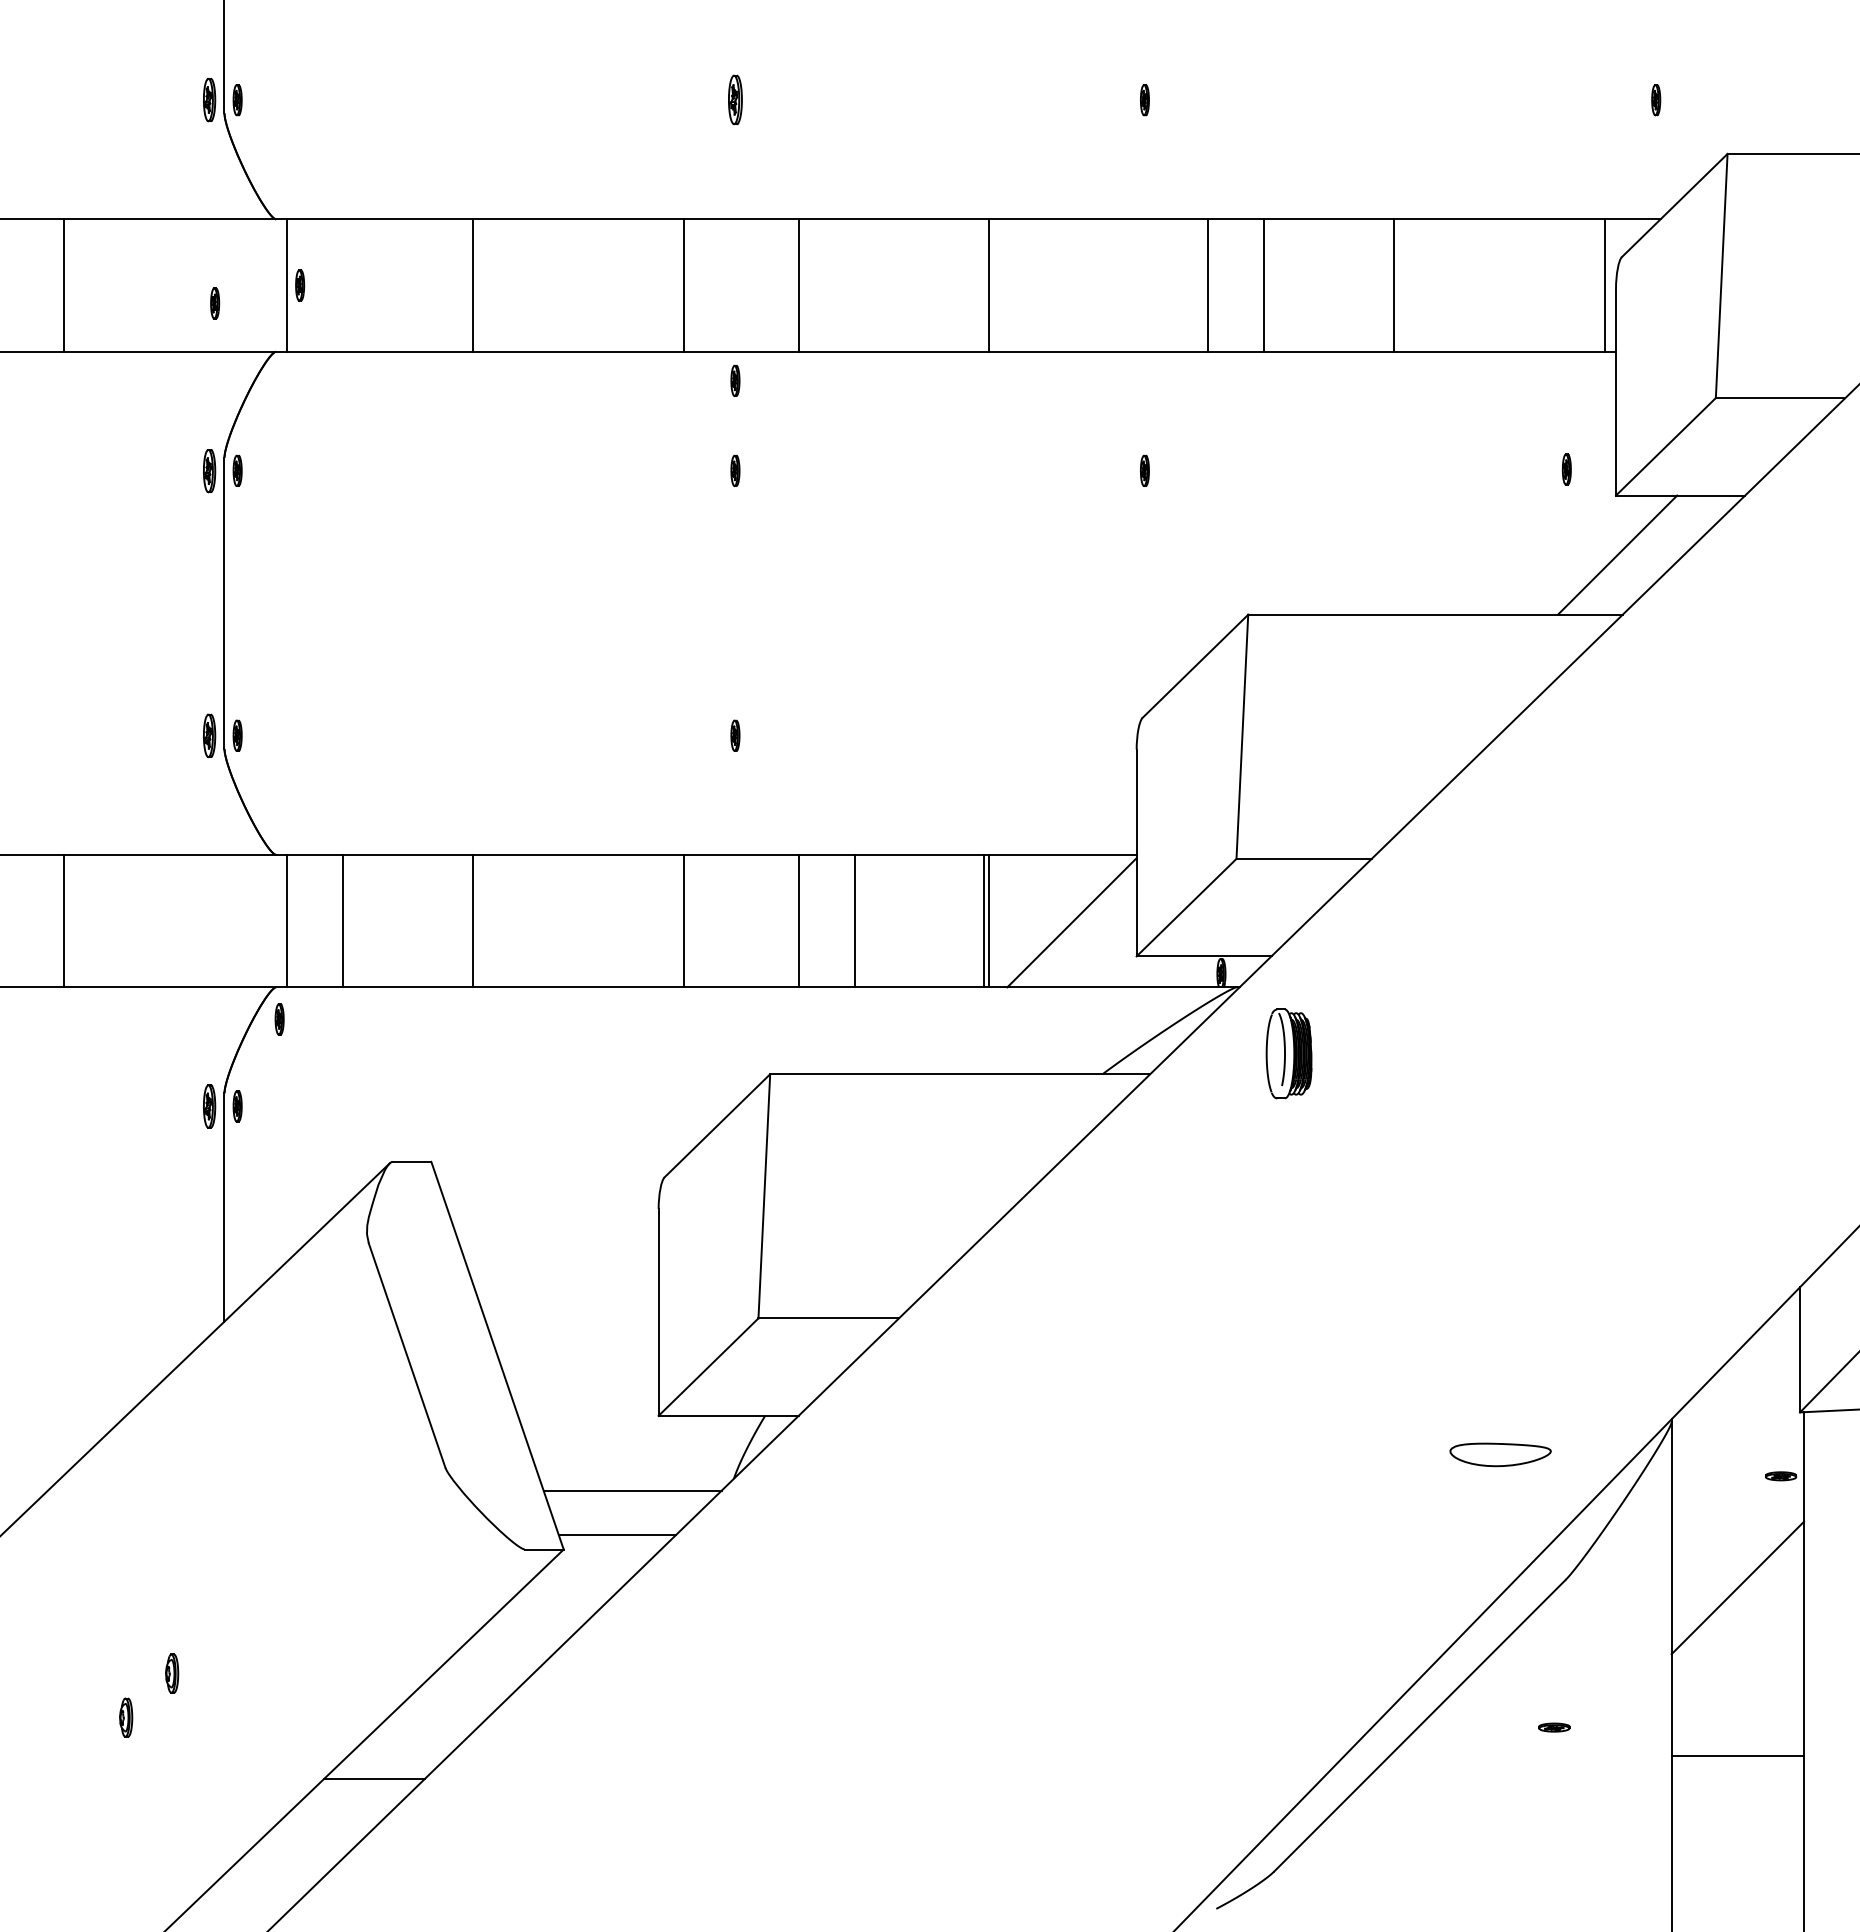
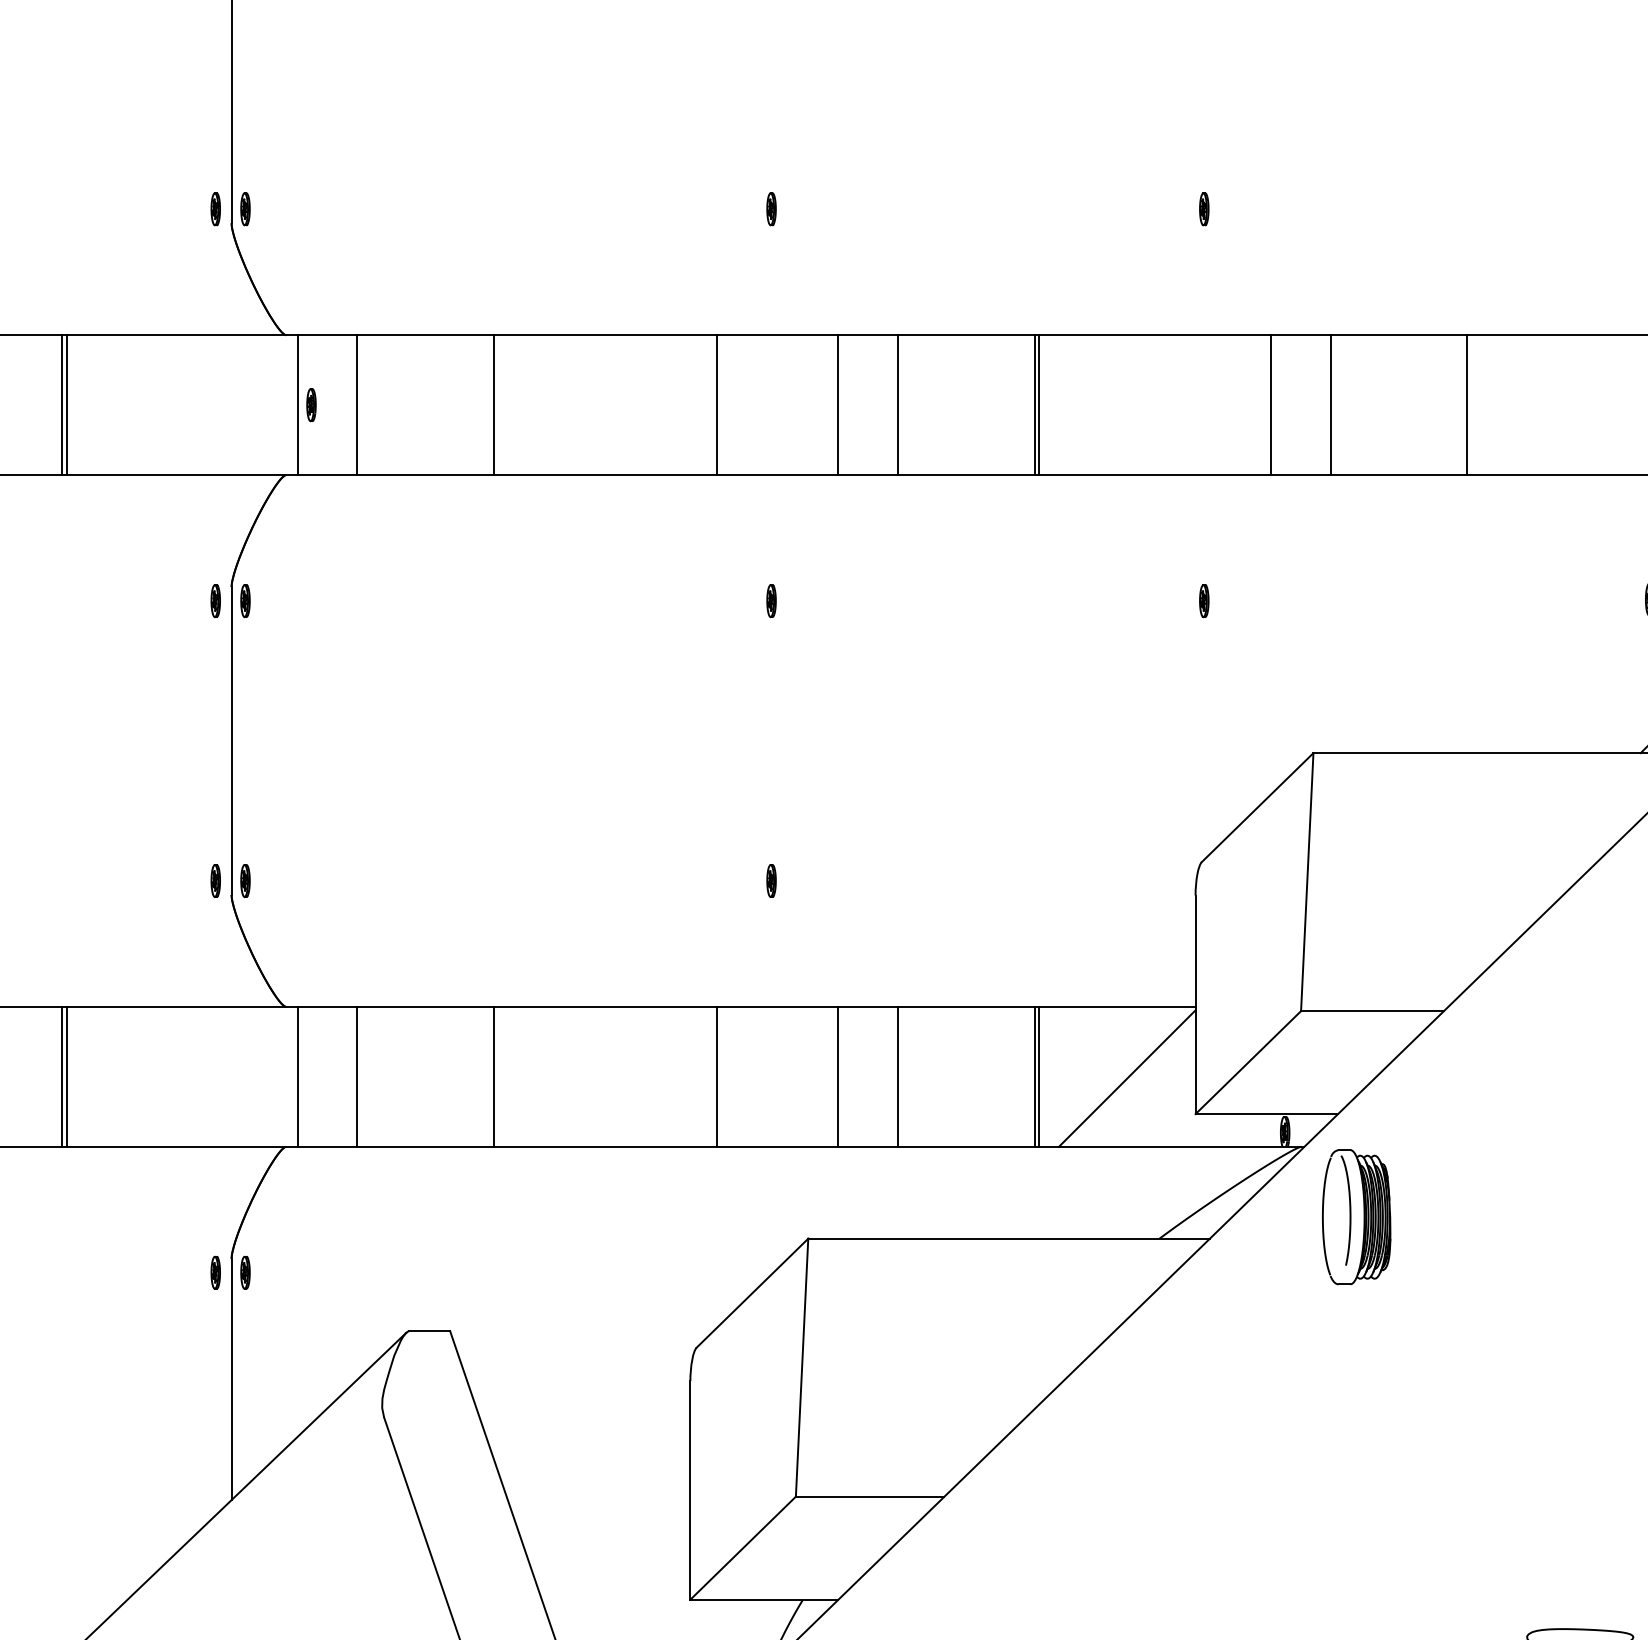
part: (209, 100) -> (215, 209), size x0.71
part: (735, 100) -> (771, 209), size x0.62
line: (68, 285) -> (66, 405), added
line: (343, 285) -> (357, 405), added
line: (855, 285) -> (898, 405), added
line: (984, 285) -> (1034, 405), added
part: (215, 303) -> (222, 424), removed
part: (735, 380) -> (771, 505), removed
part: (209, 470) -> (215, 600), size x0.71
part: (209, 735) -> (215, 880), size x0.71
line: (68, 920) -> (66, 1076), added
part: (279, 1019) -> (289, 1180), removed
part: (1288, 1053) -> (1356, 1216), size x1.43
part: (209, 1106) -> (215, 1272), size x0.71

